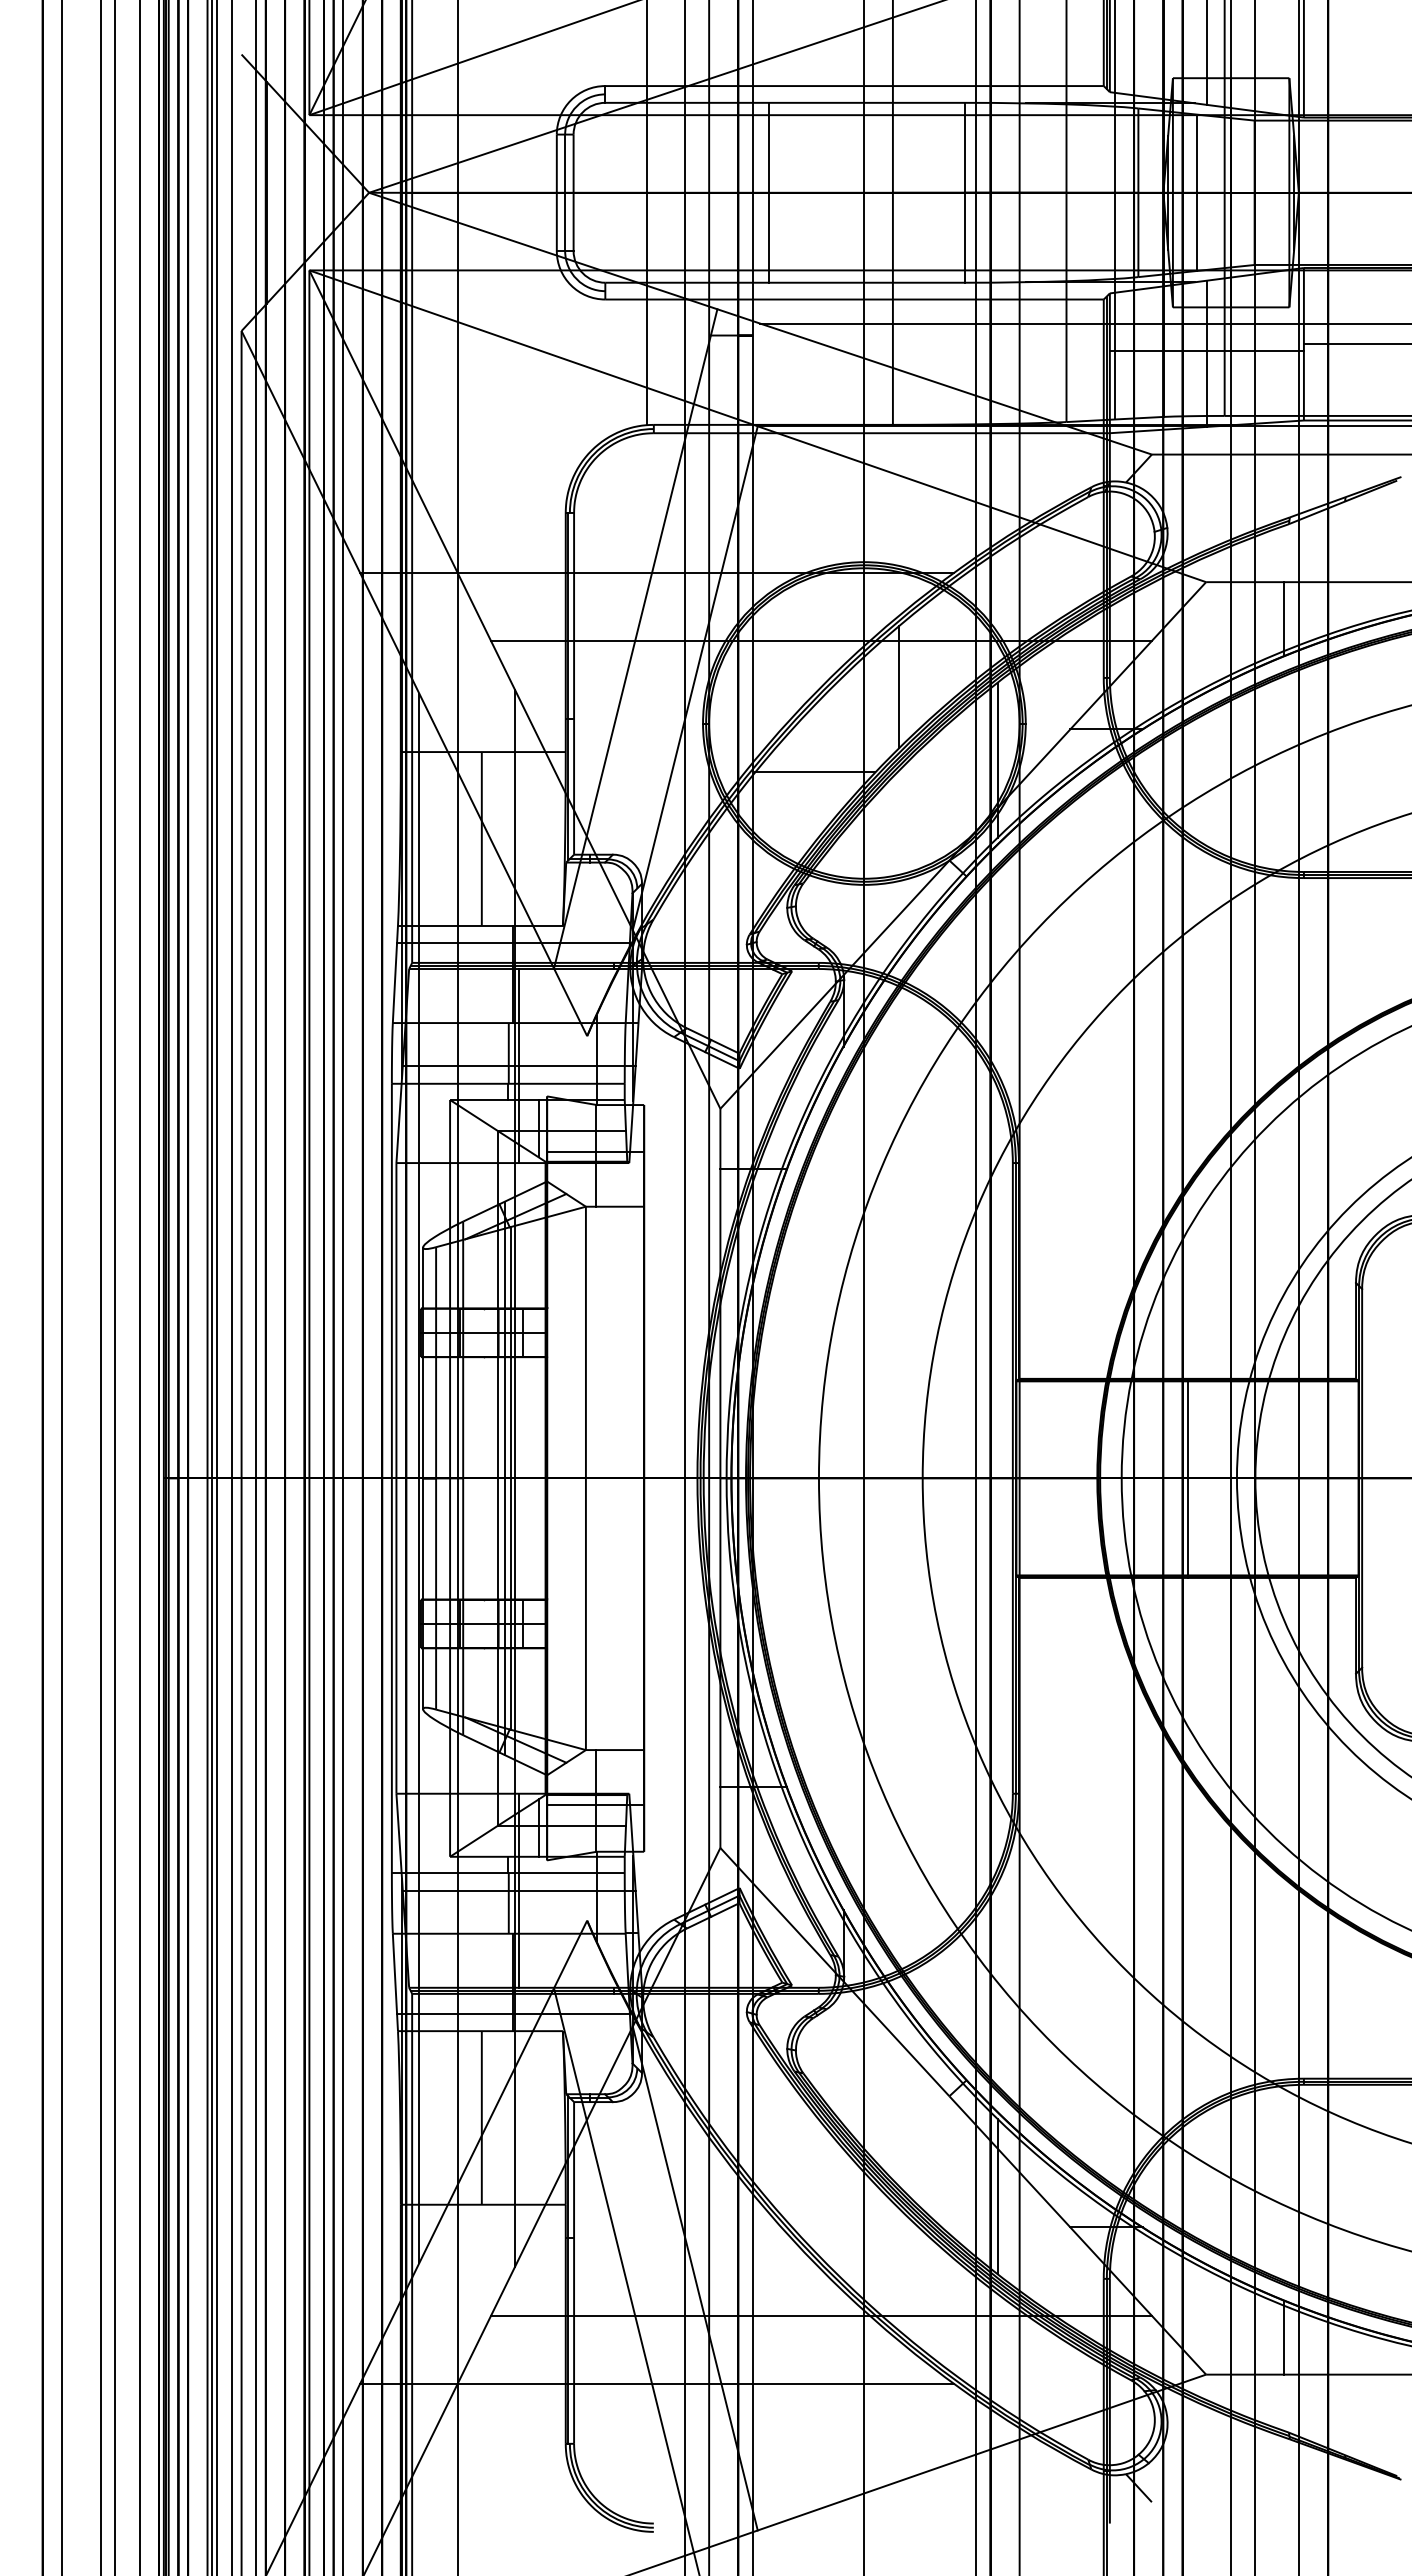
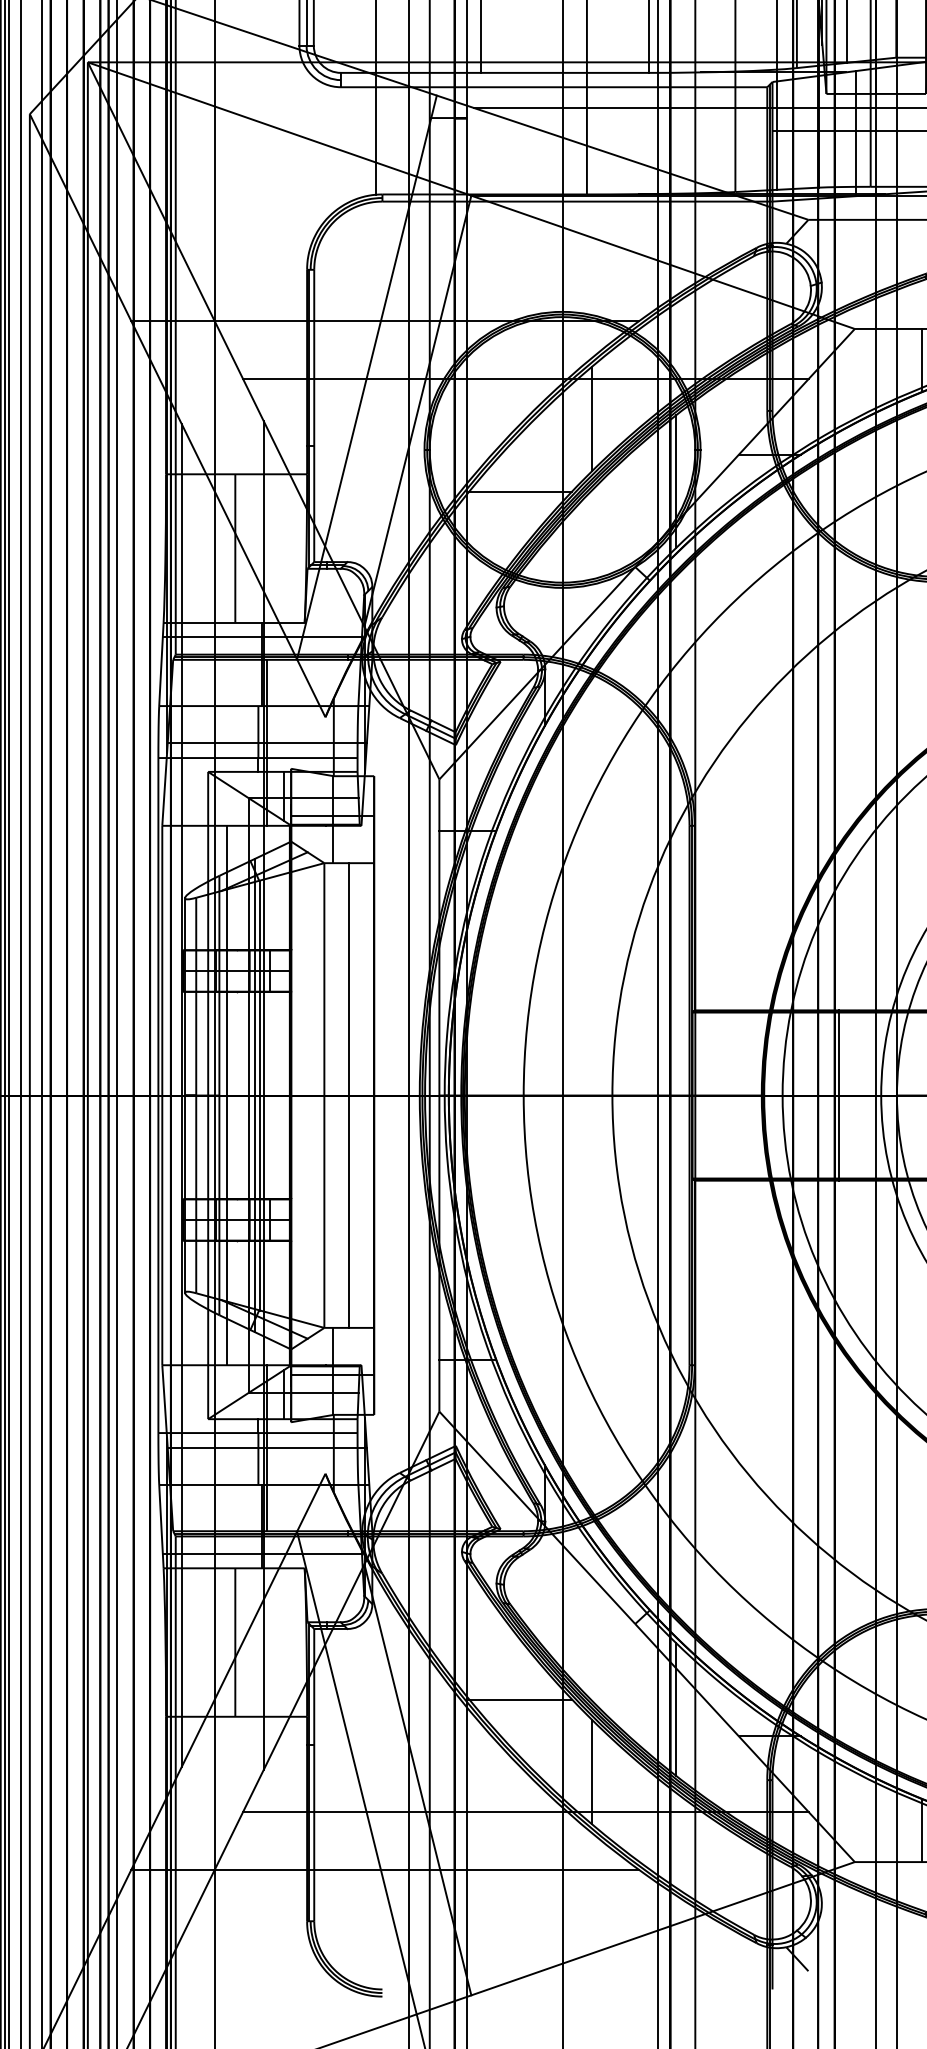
line: (471, 1478) -> (226, 1095), added
line: (615, 1478) -> (349, 1095), added
line: (815, 2184) -> (520, 1699), added
line: (899, 2269) -> (592, 1772), added

